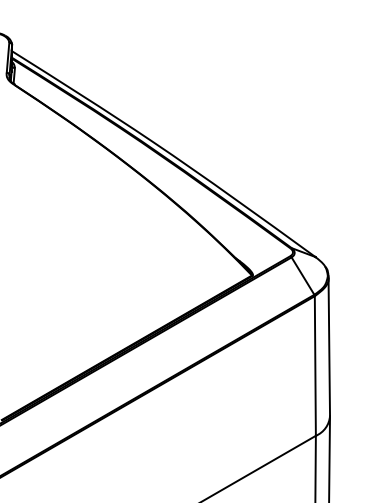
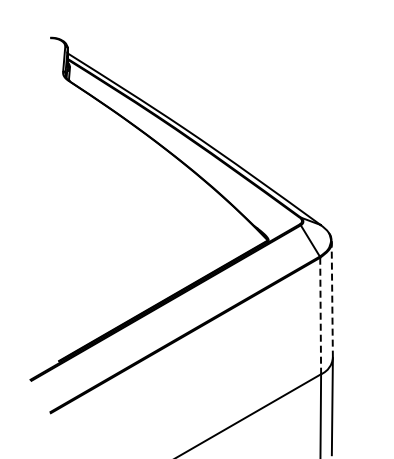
line: (329, 345) -> (332, 298), solid -> dashed
line: (315, 366) -> (320, 316), solid -> dashed

